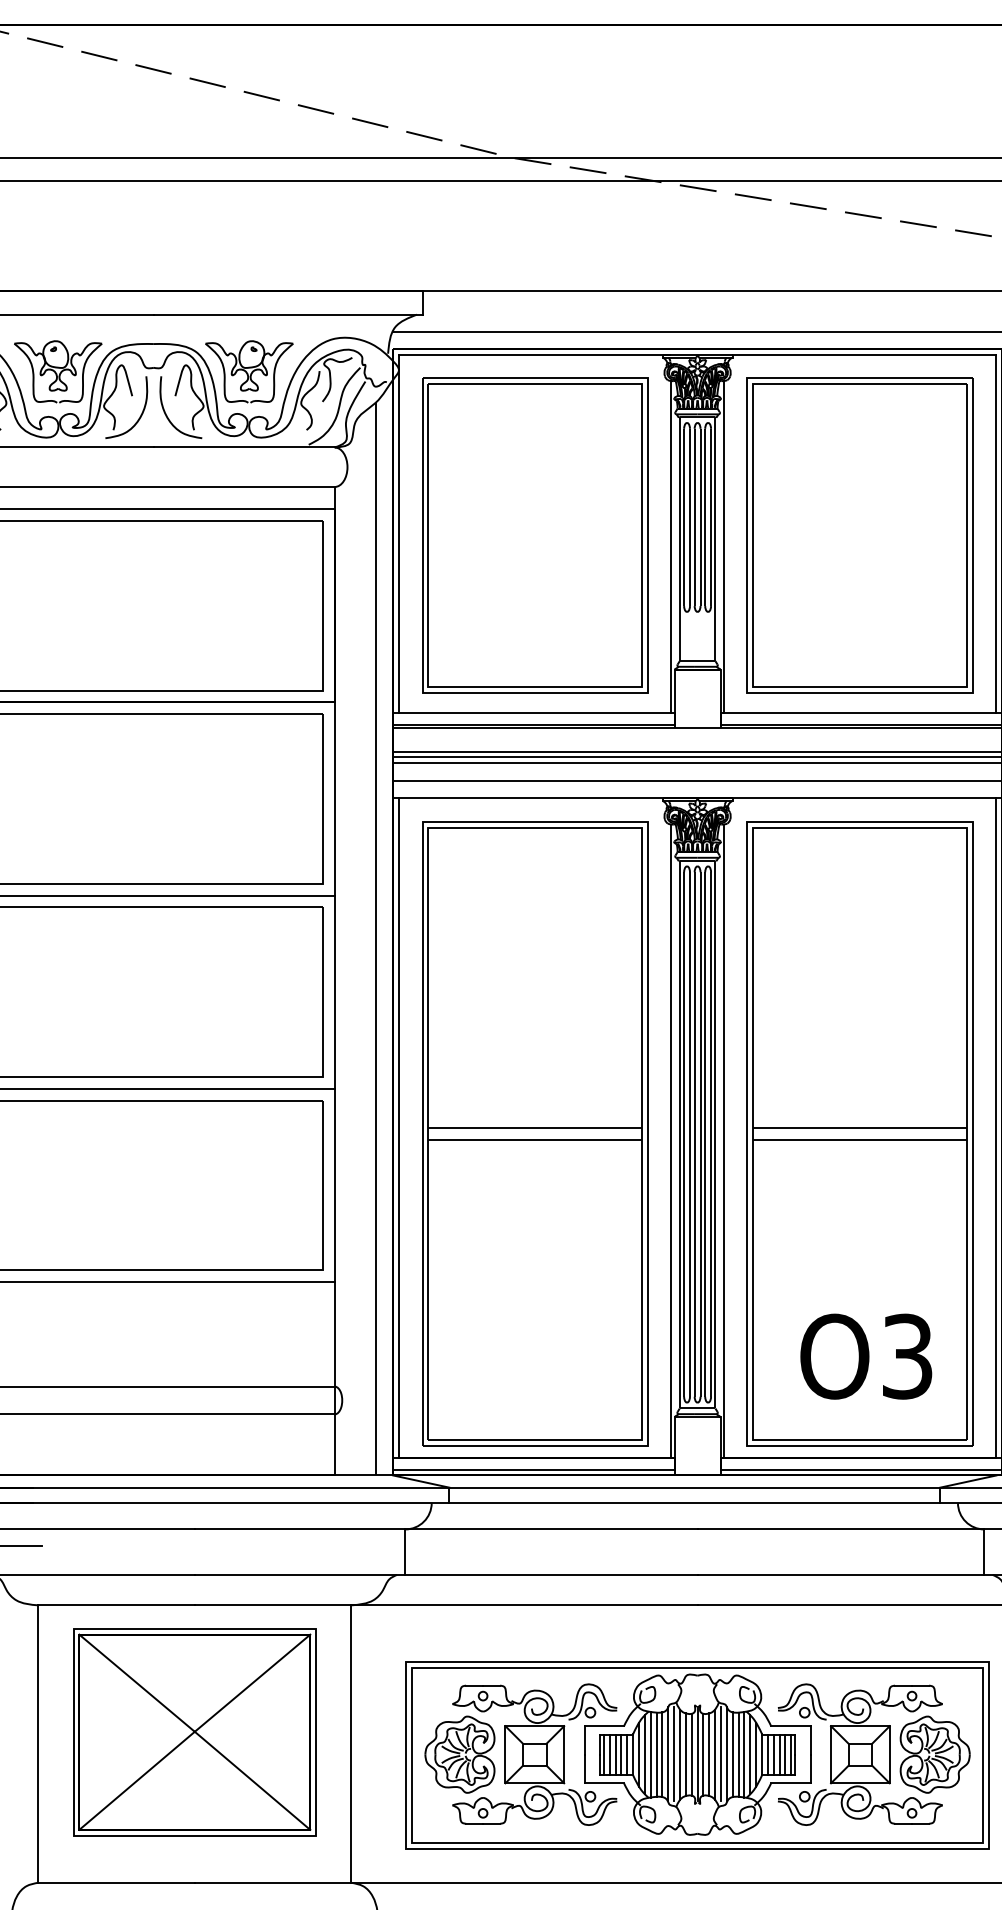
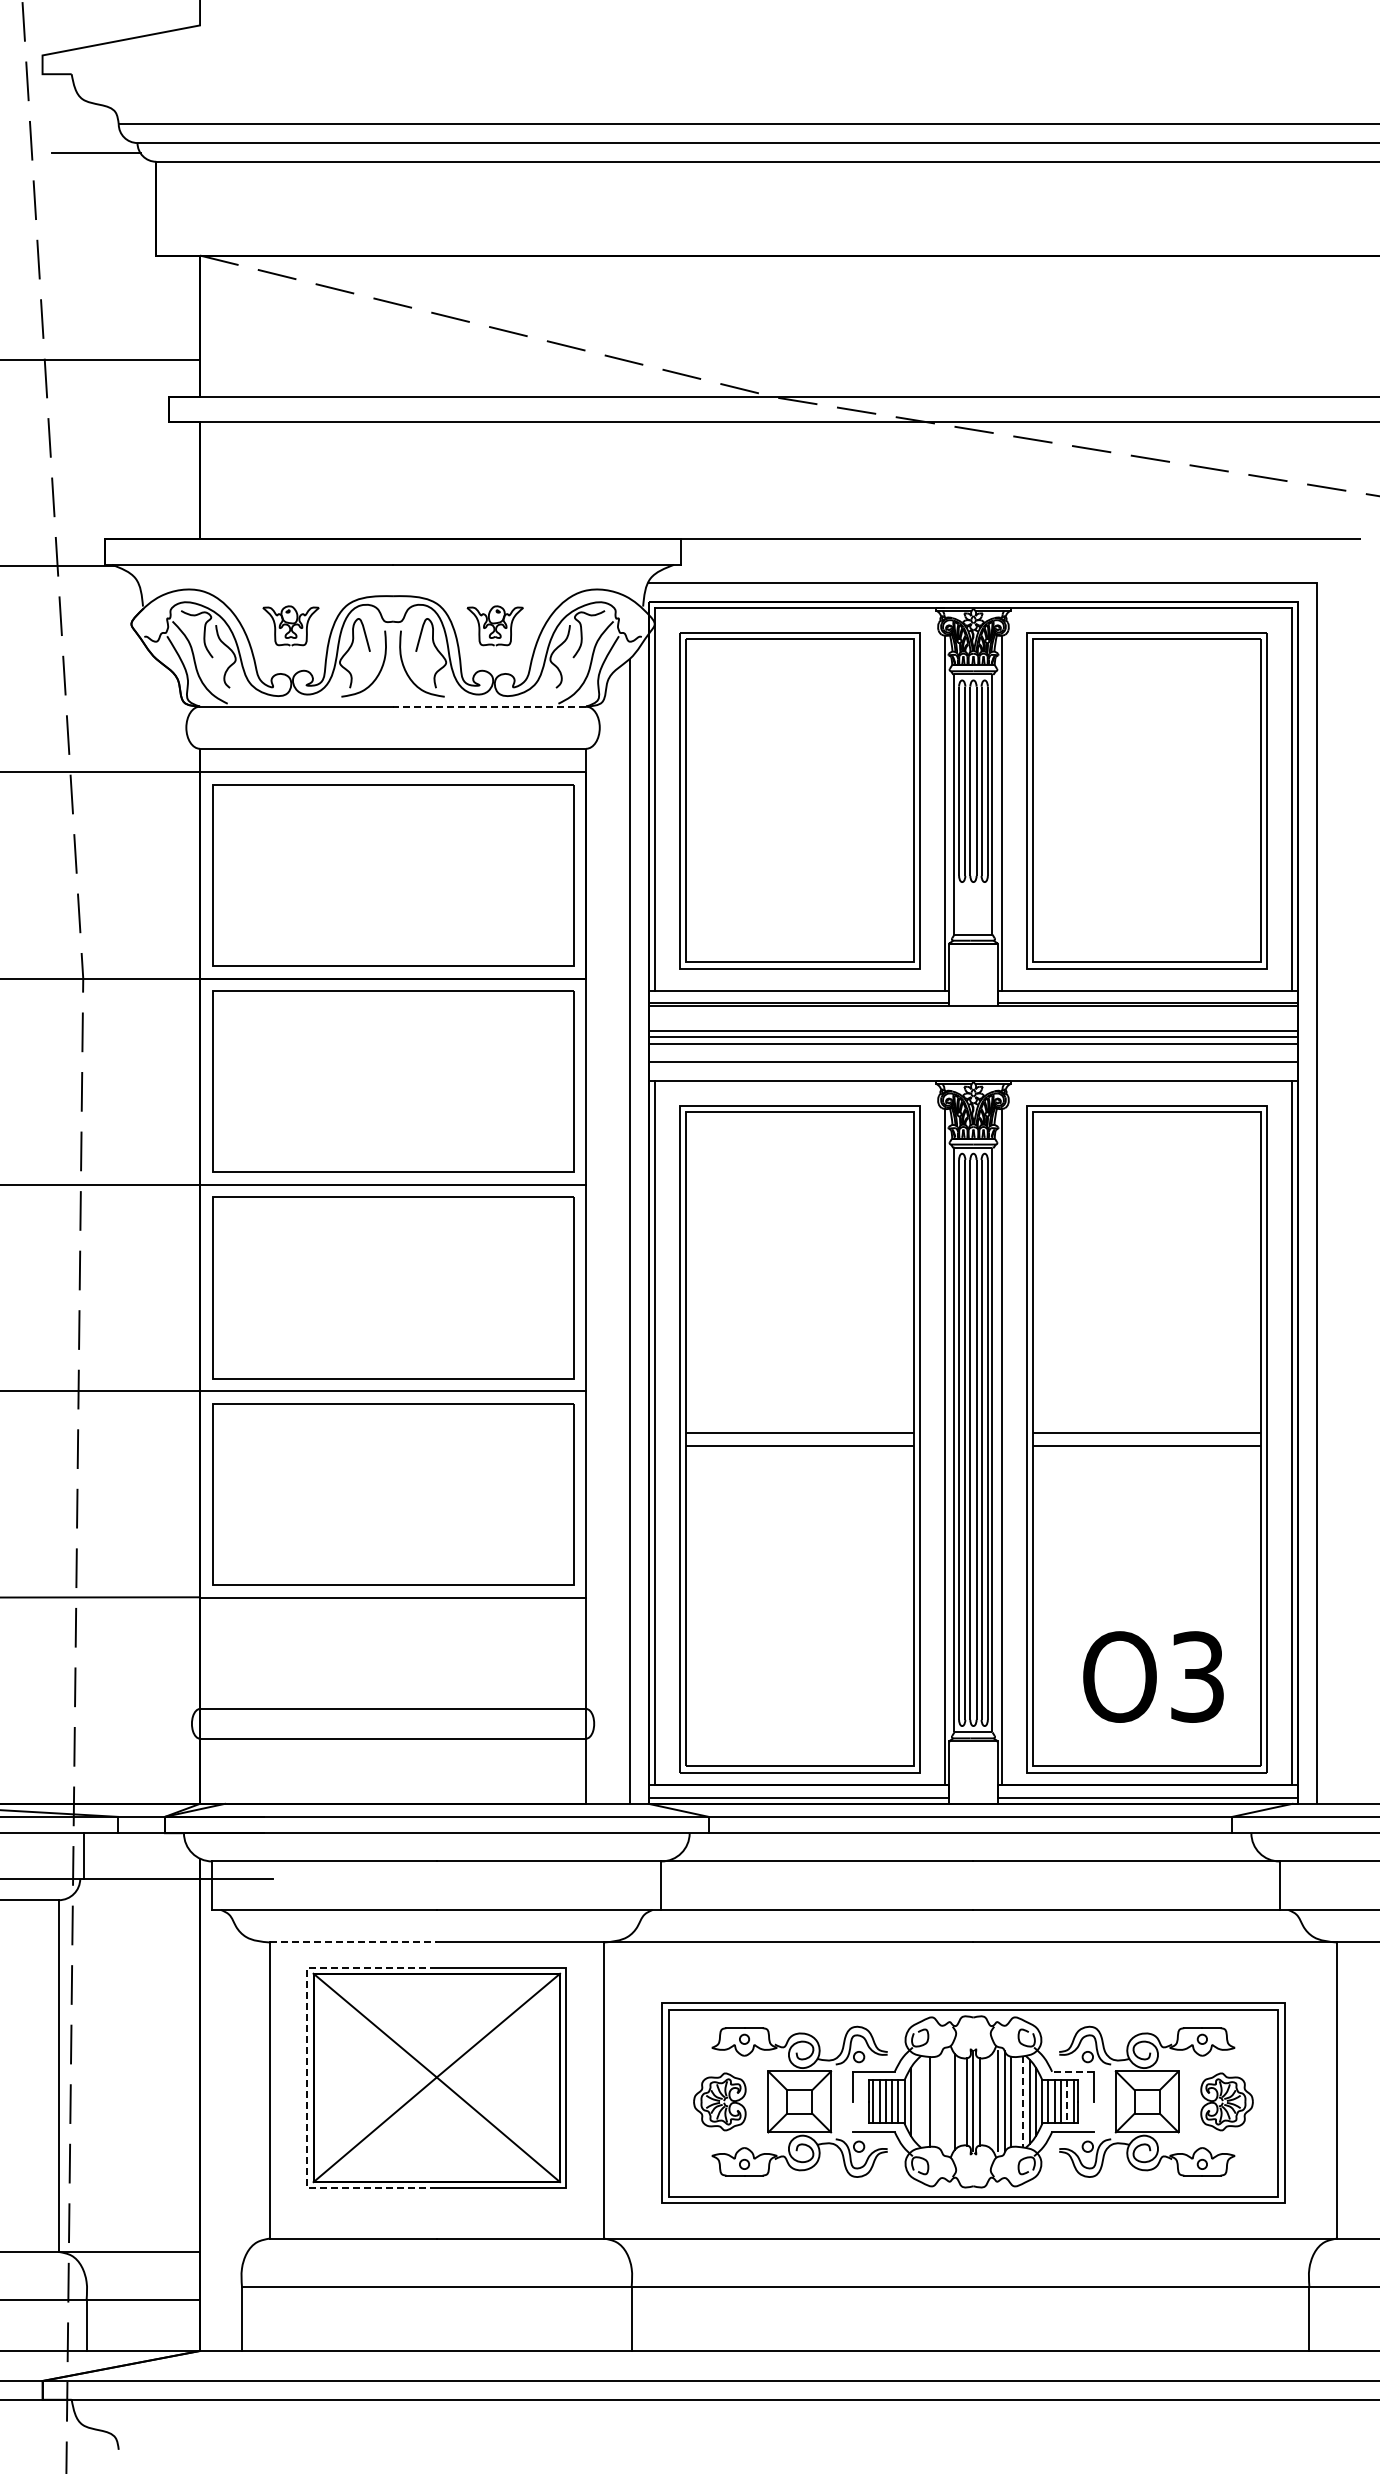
part: (57, 371) -> (290, 625), size x0.6
part: (249, 371) -> (495, 625), size x0.6
line: (244, 447) -> (489, 706), solid -> dashed
line: (116, 1605) -> (353, 1942), solid -> dashed
line: (791, 1726) -> (1073, 2071), solid -> dashed
line: (73, 1732) -> (307, 2078), solid -> dashed
part: (459, 1754) -> (719, 2101), size x0.7
line: (645, 1754) -> (917, 2101), removed
line: (650, 1754) -> (923, 2101), removed
line: (662, 1754) -> (935, 2101), removed
line: (668, 1754) -> (942, 2101), removed
line: (674, 1754) -> (948, 2101), removed
line: (685, 1754) -> (960, 2101), removed
line: (708, 1754) -> (985, 2101), removed
line: (715, 1754) -> (992, 2101), removed
line: (738, 1754) -> (1017, 2101), removed
line: (744, 1754) -> (1023, 2101), solid -> dashed
line: (785, 1754) -> (1067, 2101), solid -> dashed
part: (934, 1754) -> (1226, 2101), size x0.7
line: (584, 1768) -> (852, 2116), removed
line: (810, 1768) -> (1094, 2116), removed

